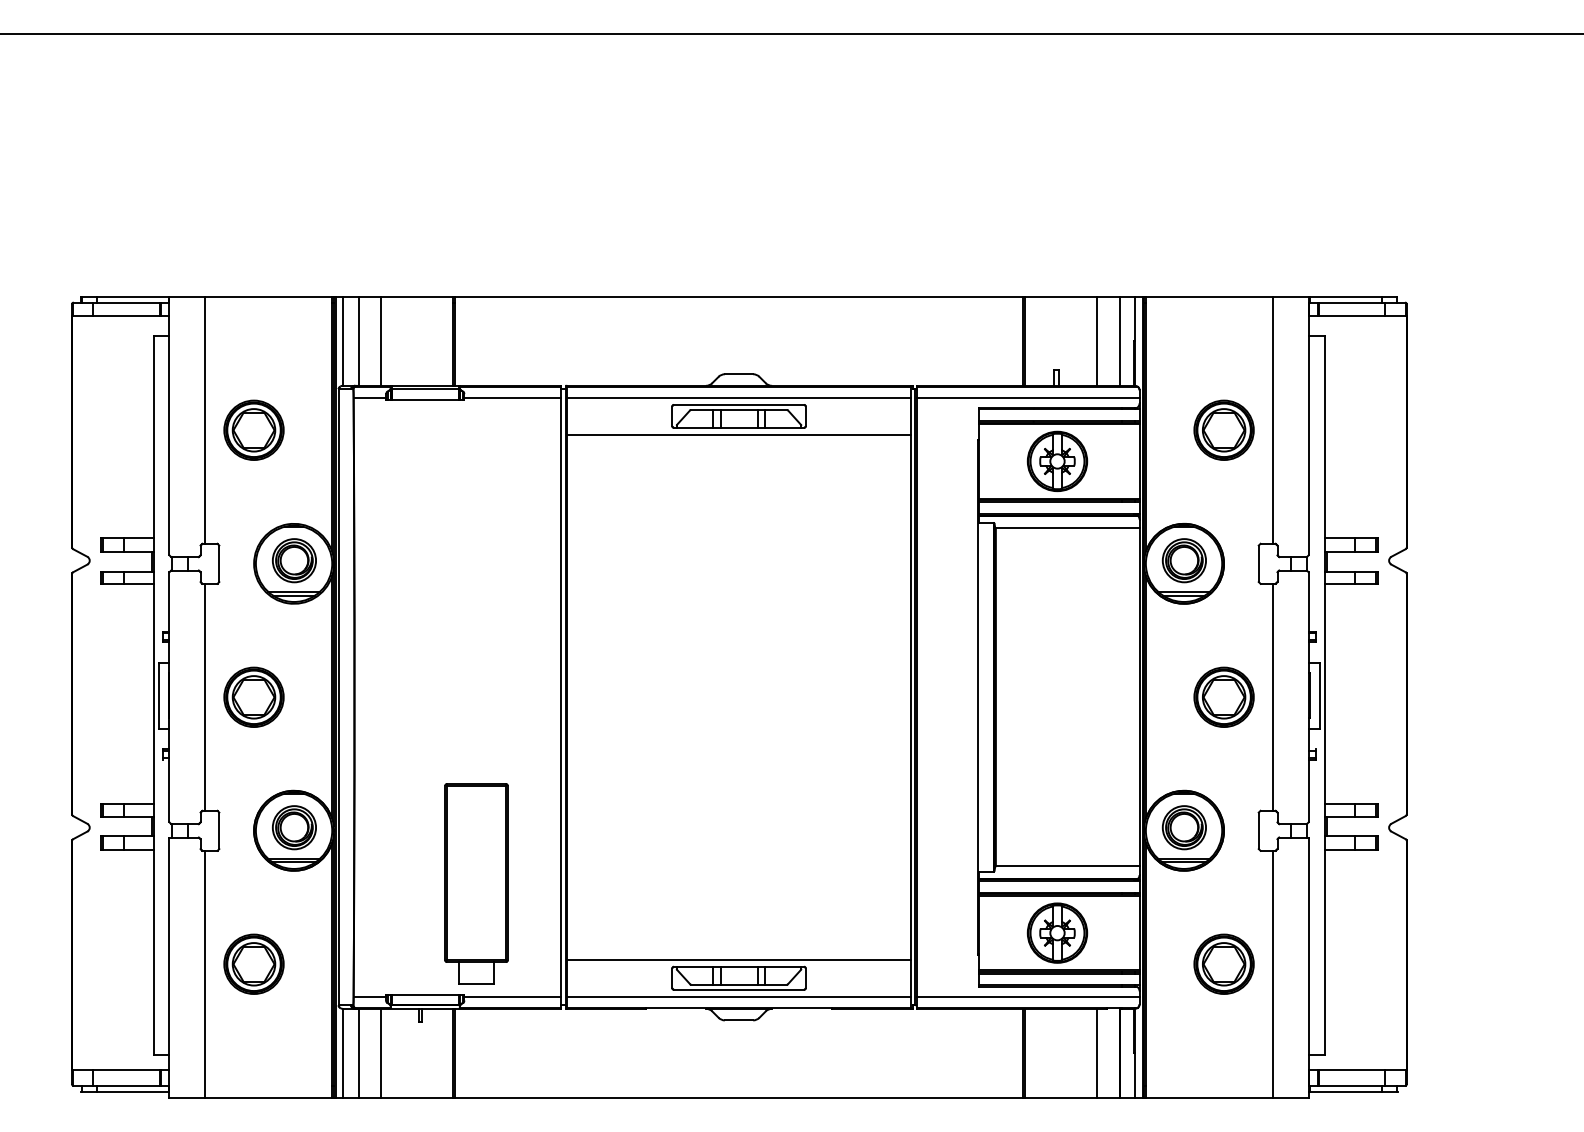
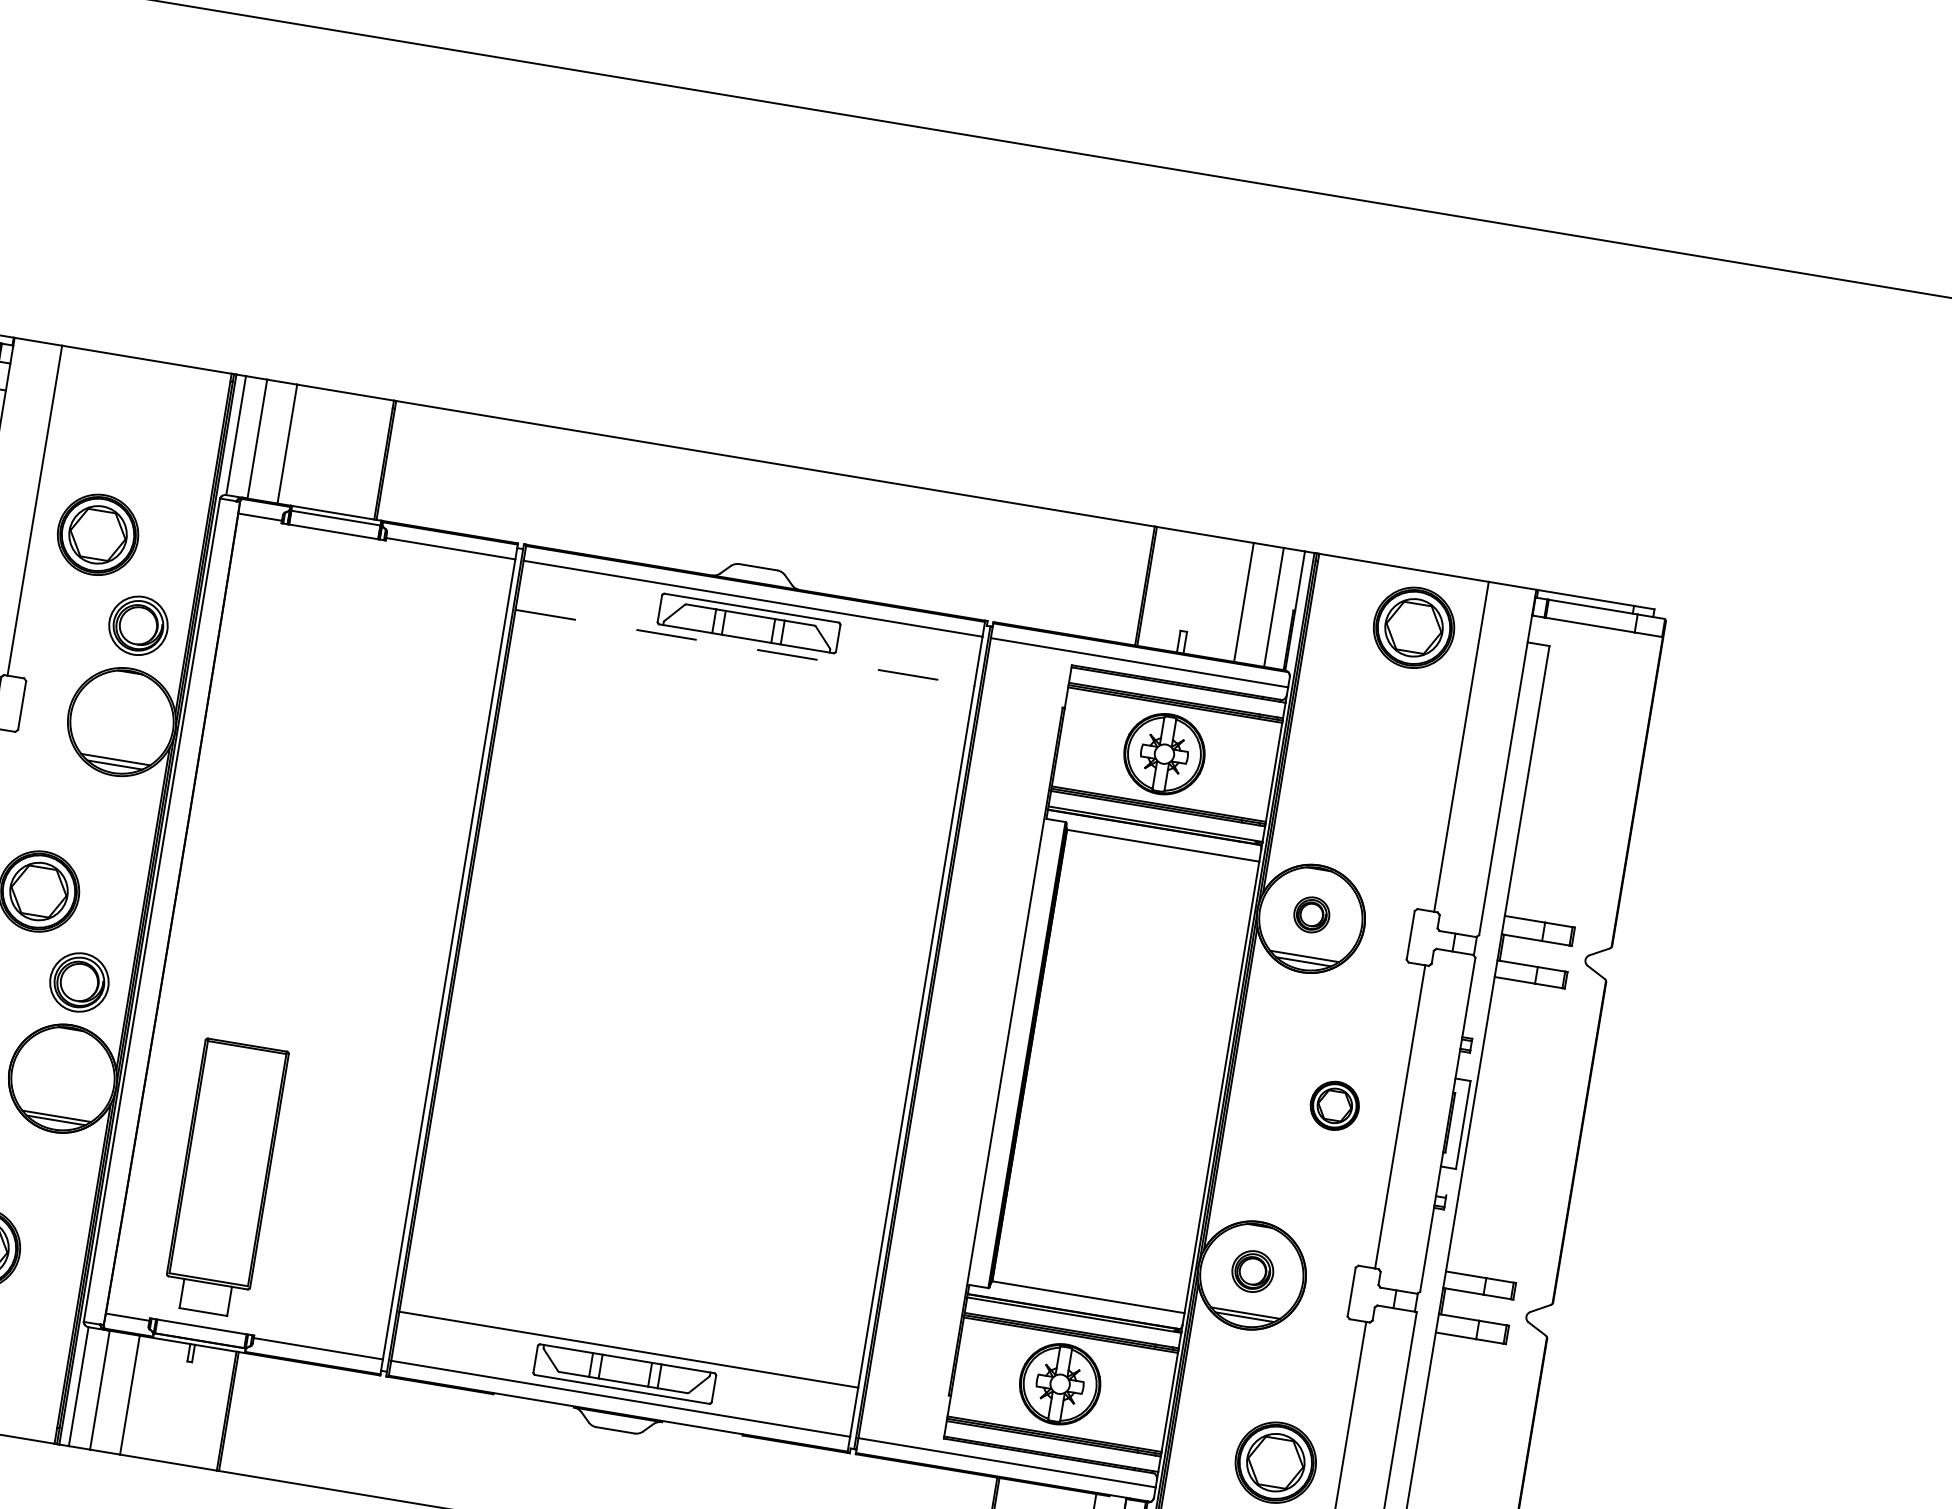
part: (1223, 429) -> (1413, 626), moved
line: (739, 434) -> (745, 647), solid -> dashed
part: (294, 560) -> (138, 625), moved
part: (1183, 560) -> (1310, 914), size x0.6
part: (1223, 696) -> (1334, 1104), size x0.6
part: (294, 827) -> (79, 982), moved
part: (1183, 827) -> (1251, 1270), size x0.7
part: (476, 883) -> (225, 1177), moved

